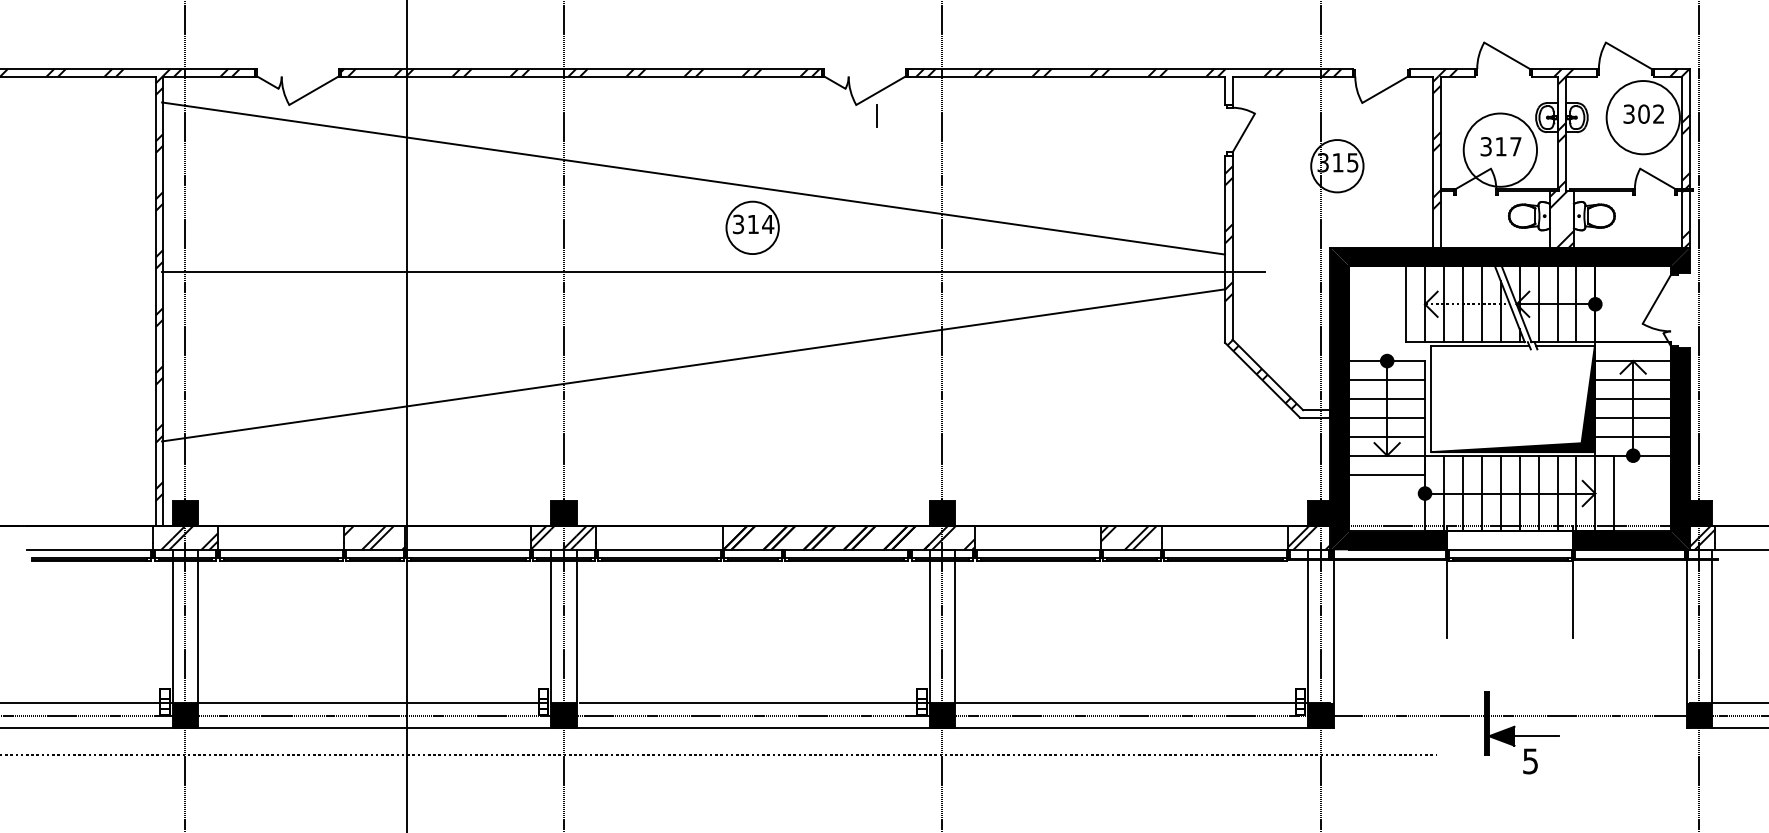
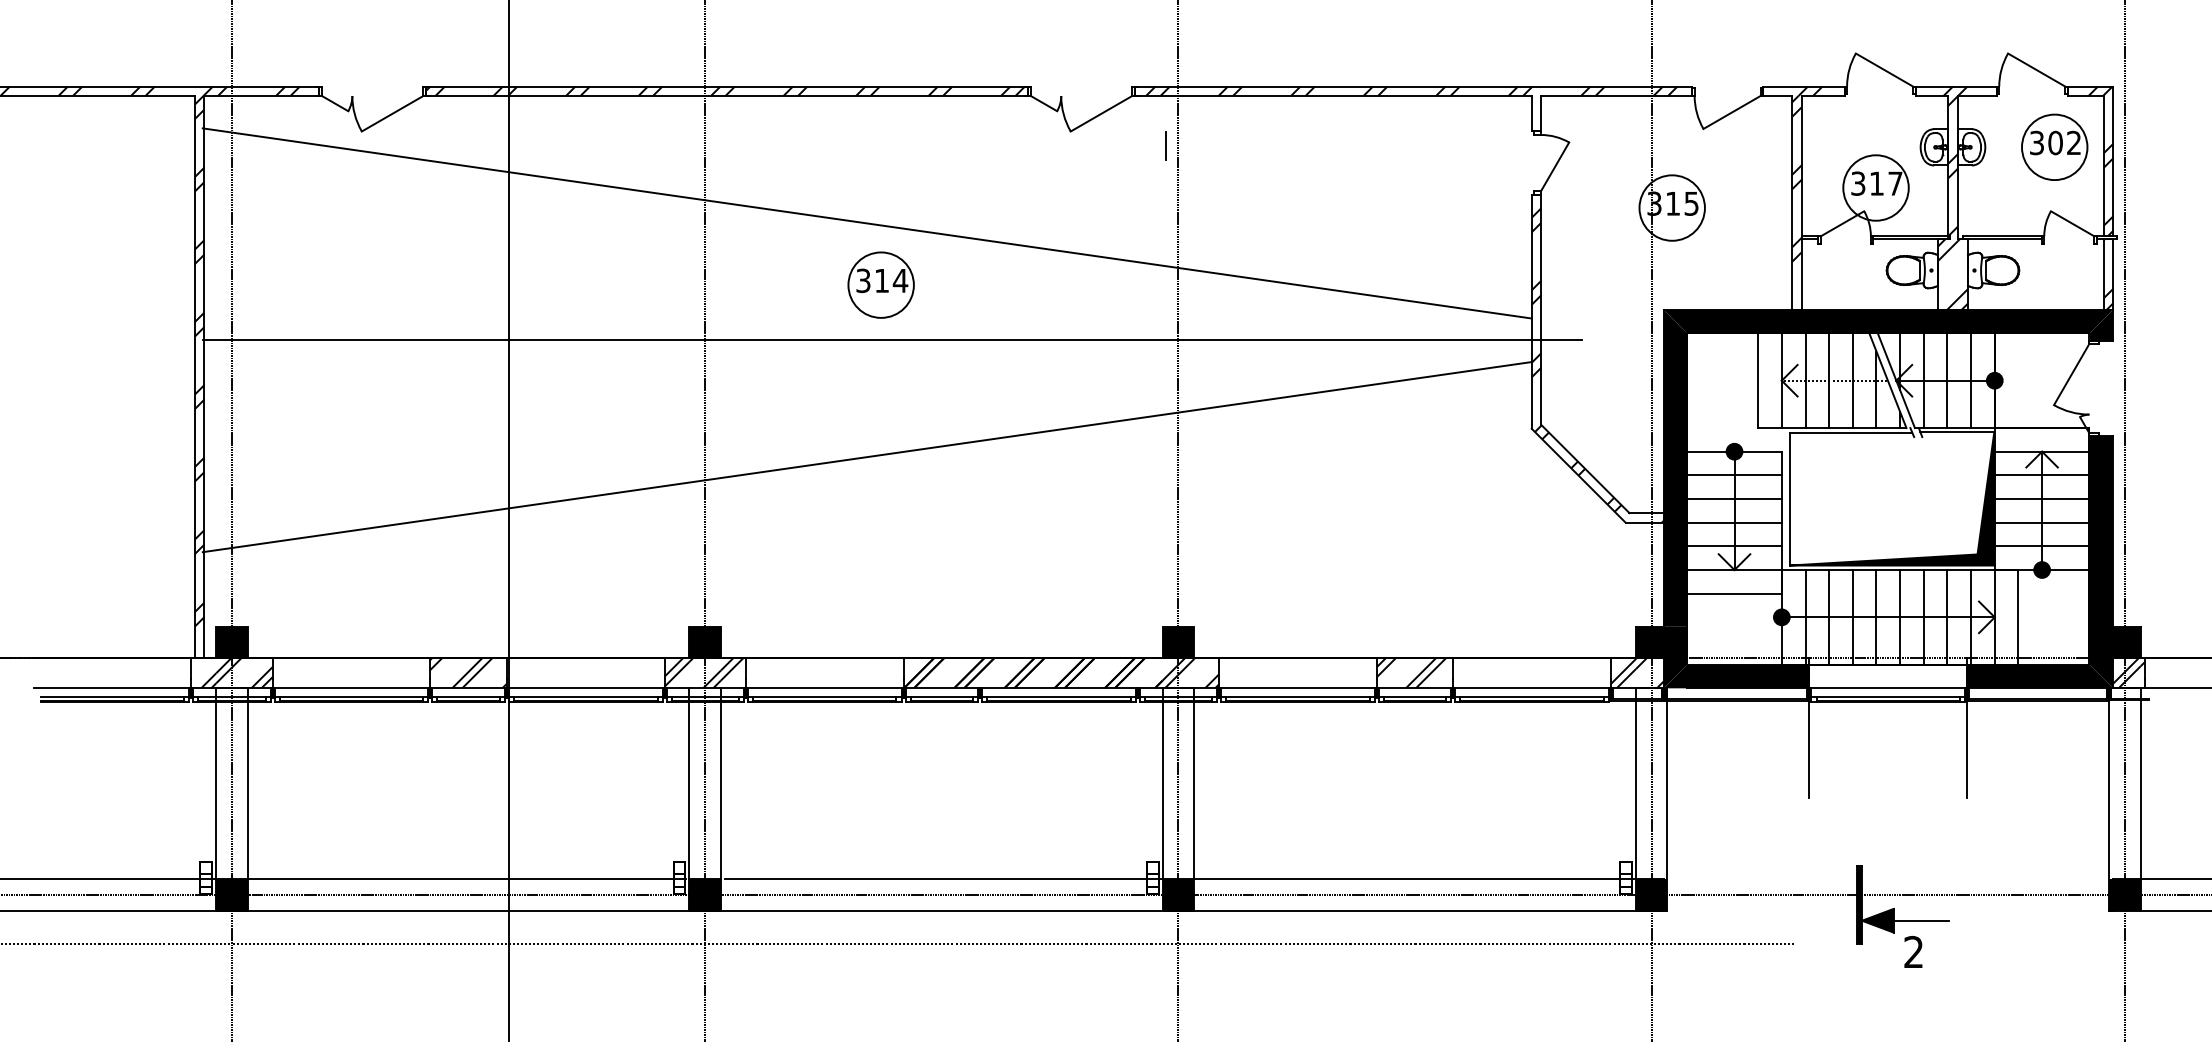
line: (876, 116) -> (1165, 145), moved
circle: (1643, 117) -> (2054, 147), size x0.71
circle: (1499, 149) -> (1875, 187), size x0.71
part: (752, 227) -> (880, 284), moved
text: (1530, 760) -> (1913, 951), 5 -> 2

